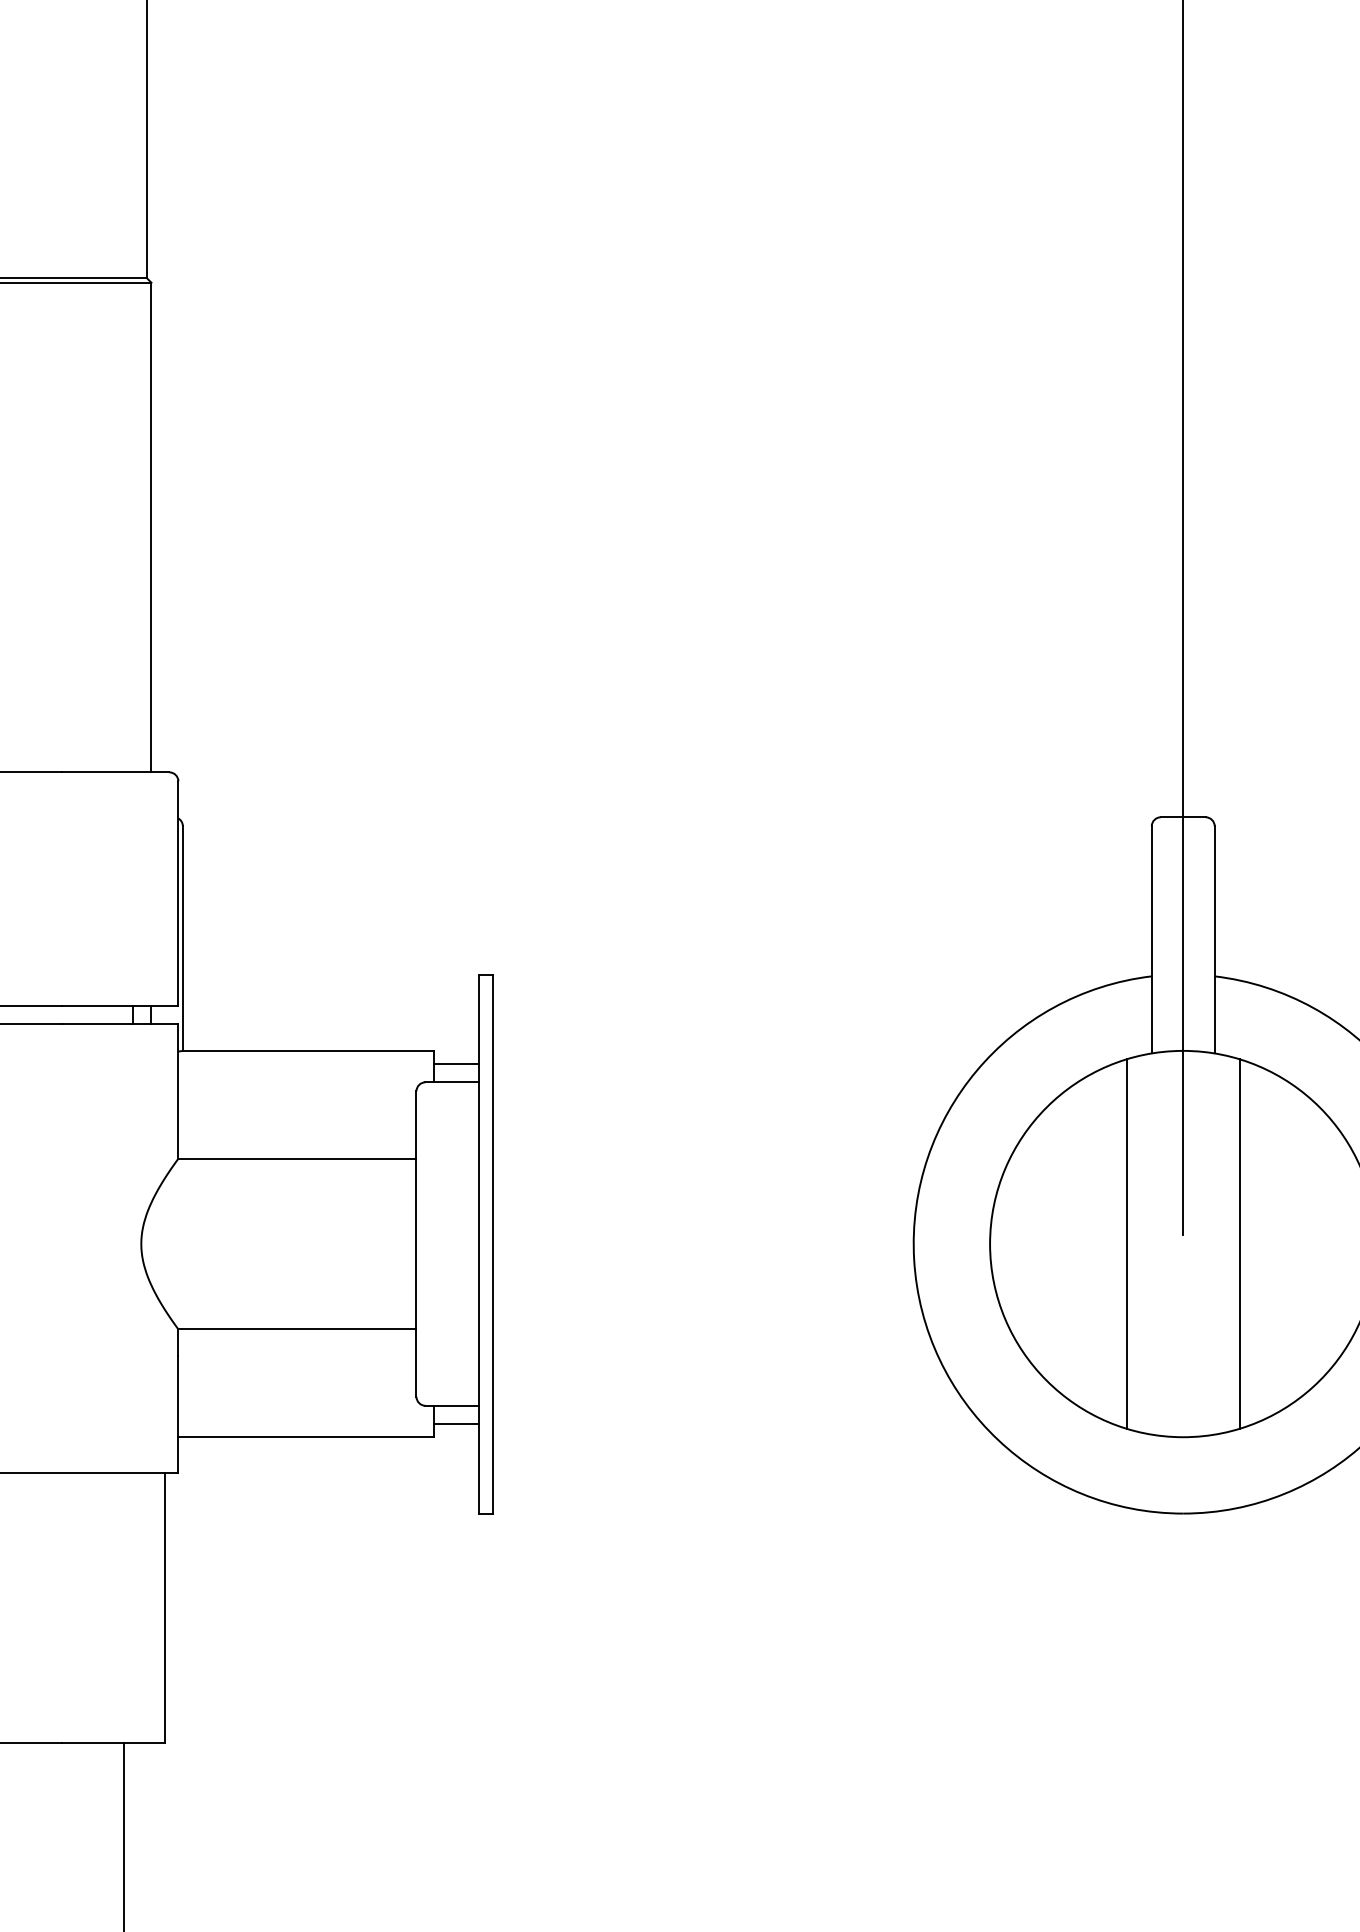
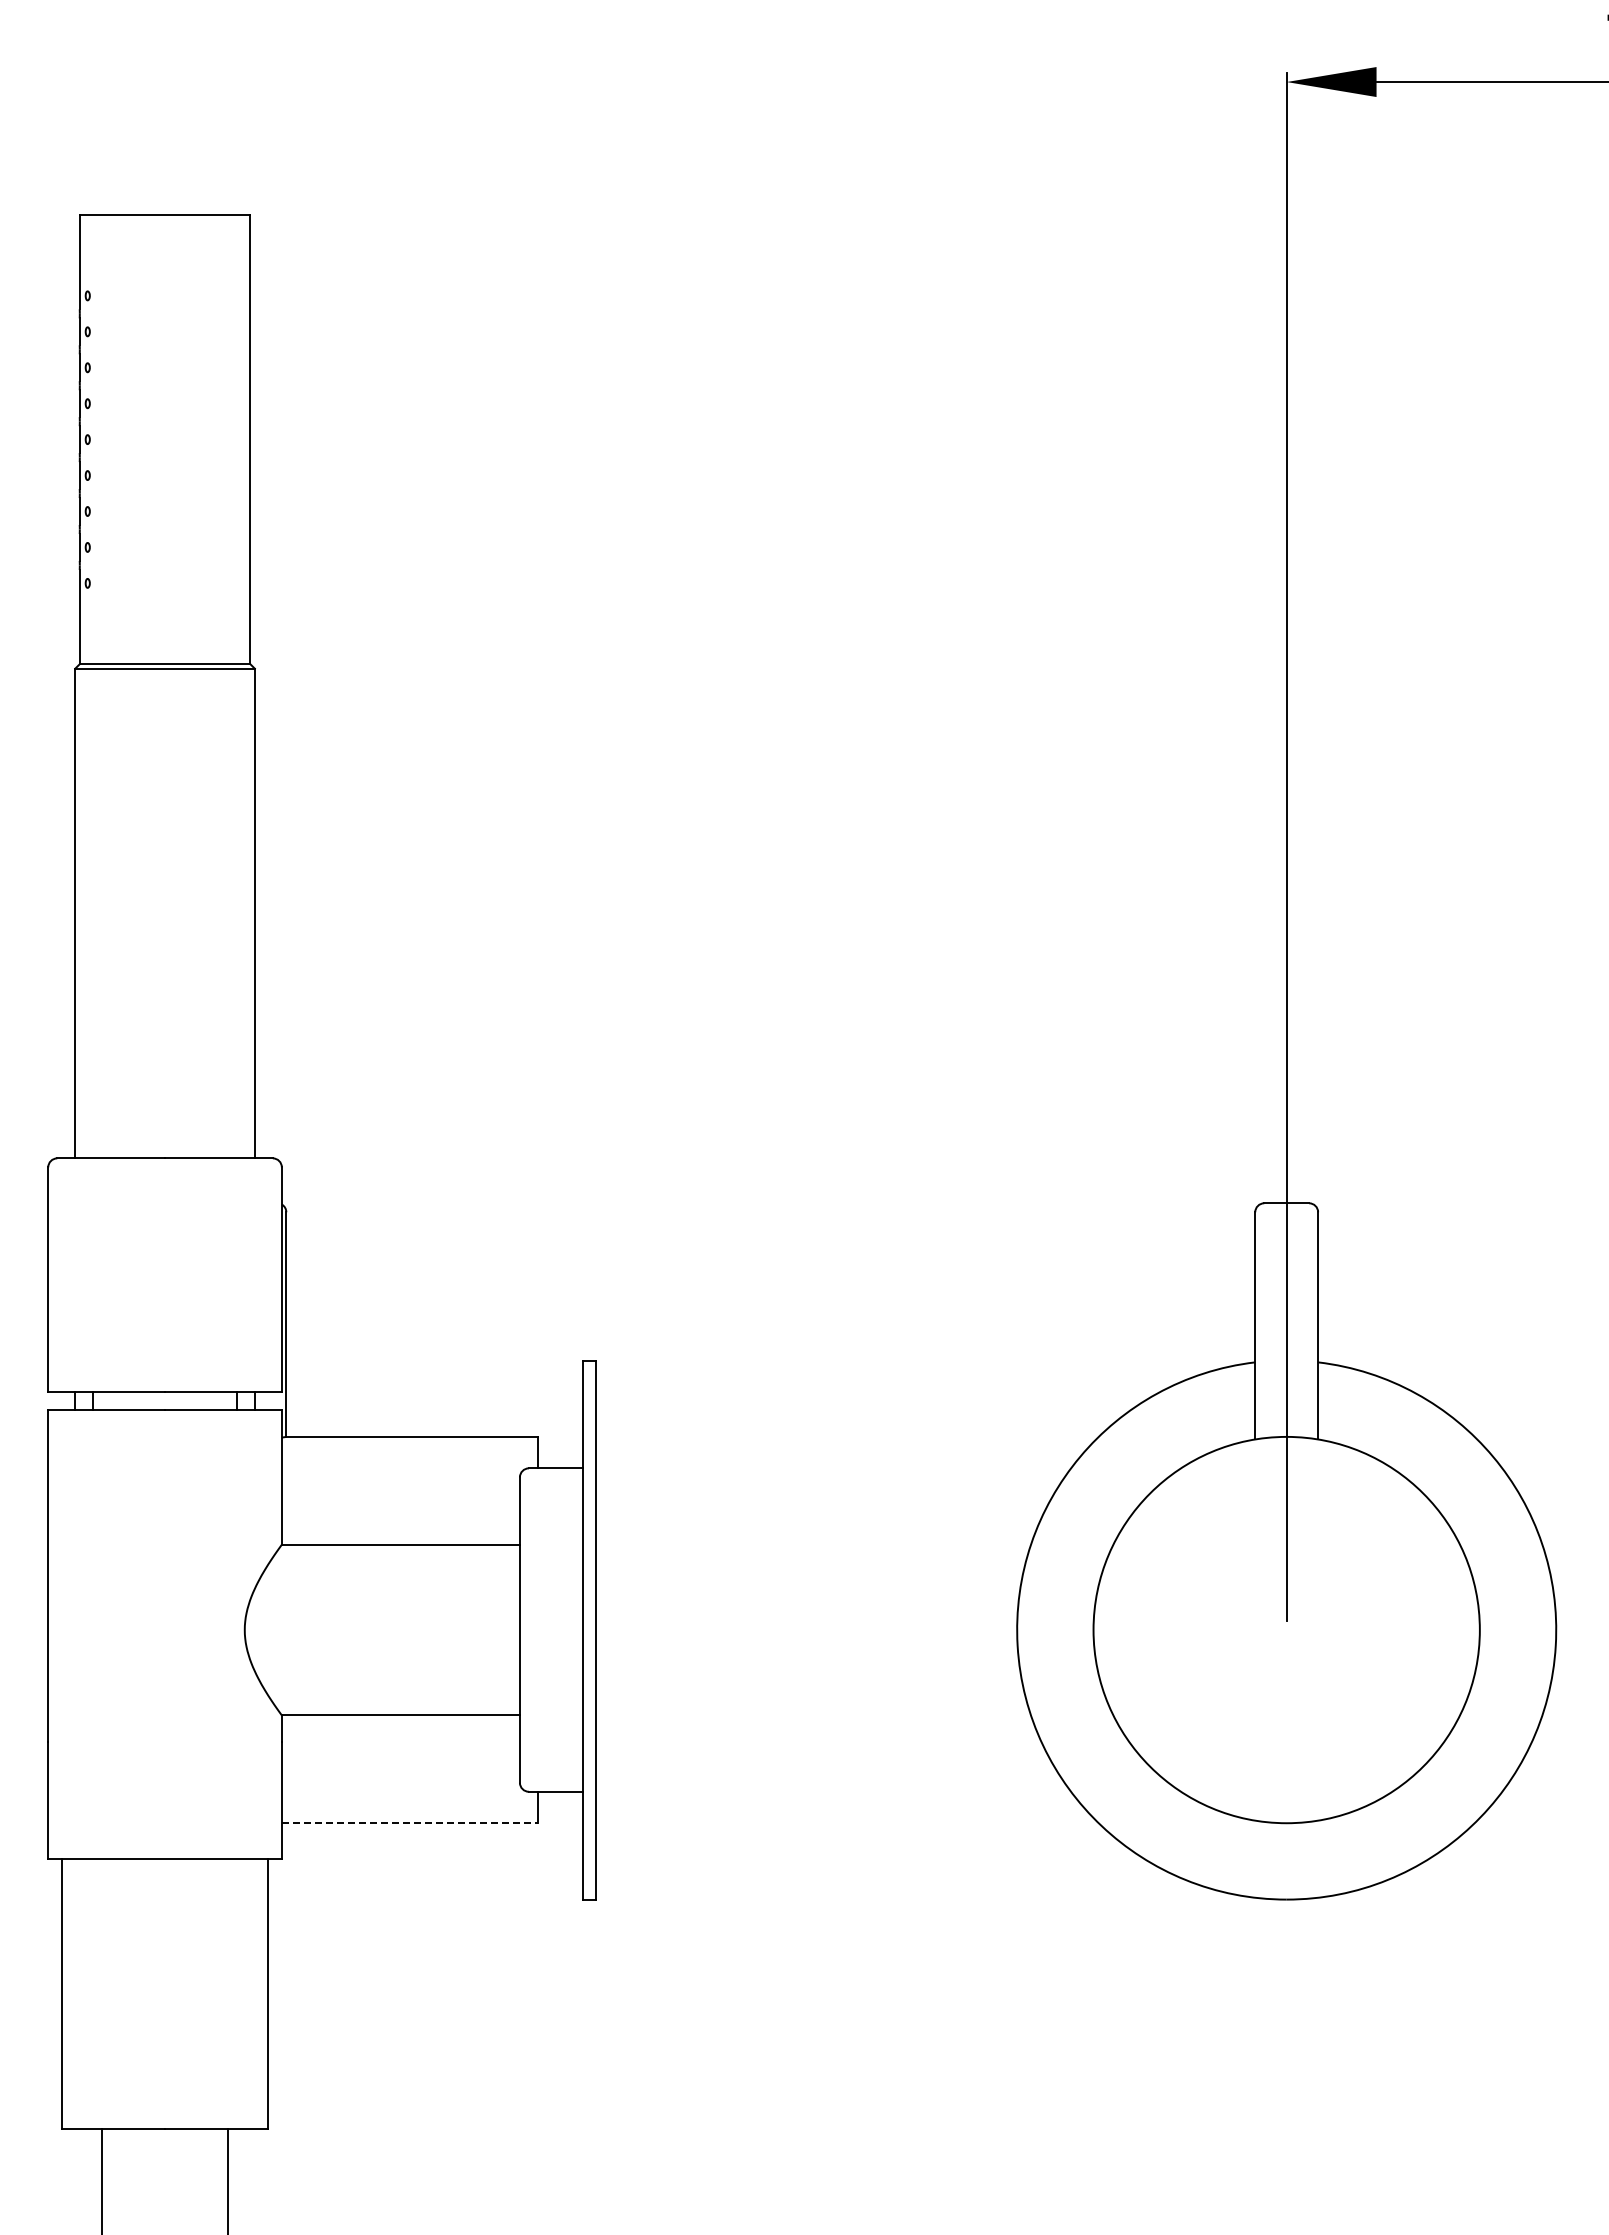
line: (456, 1064) -> (559, 1450), removed
line: (1127, 1243) -> (1230, 1629), removed
line: (1240, 1243) -> (1343, 1629), removed
line: (456, 1423) -> (559, 1809), removed
line: (307, 1437) -> (410, 1823), solid -> dashed

